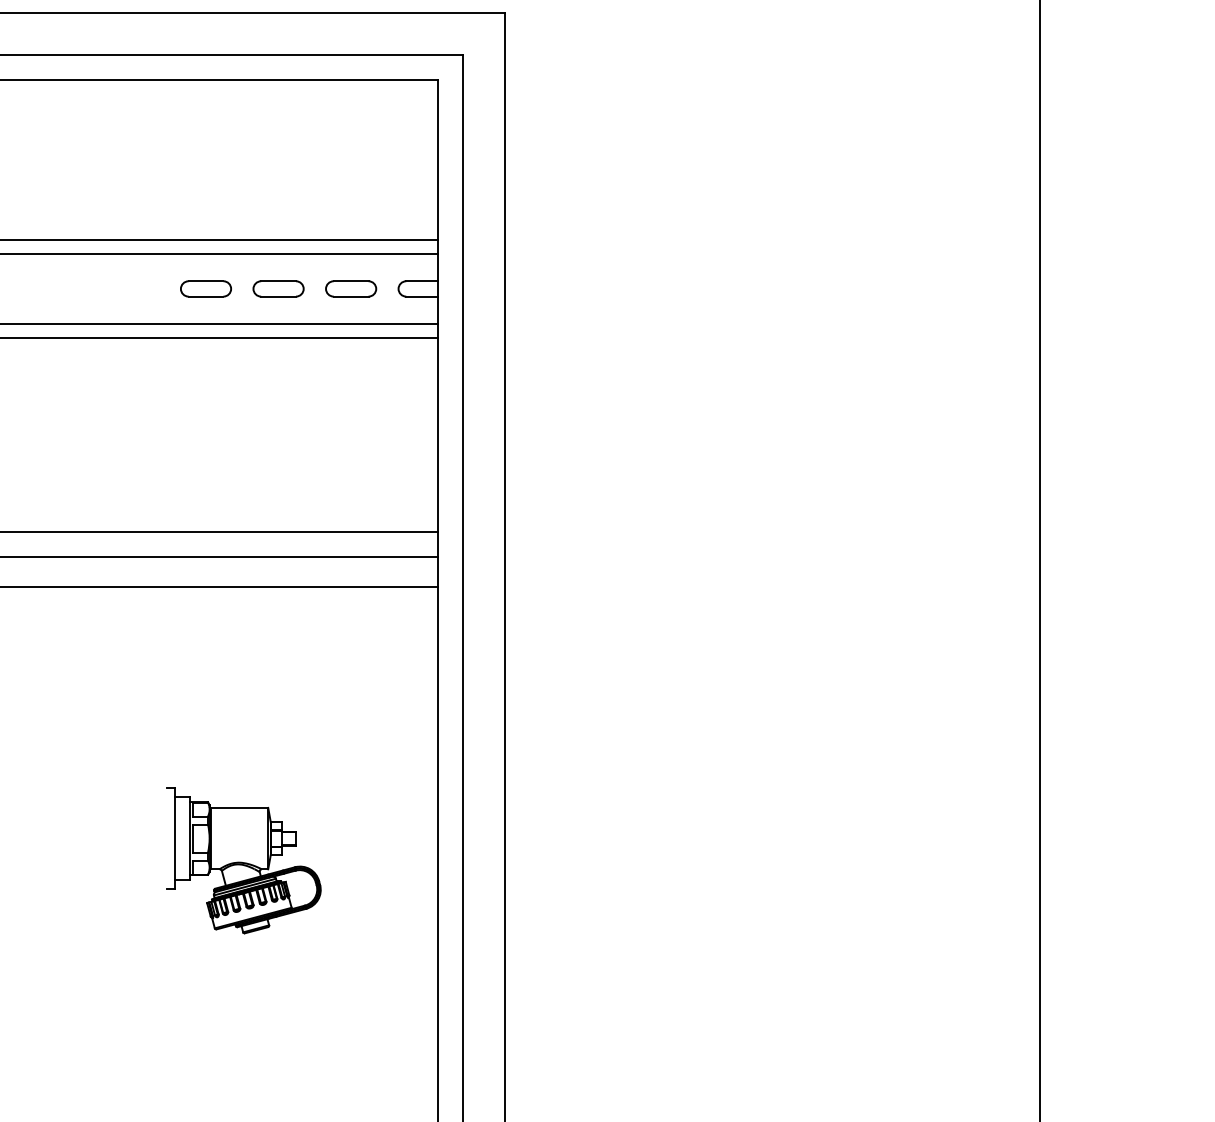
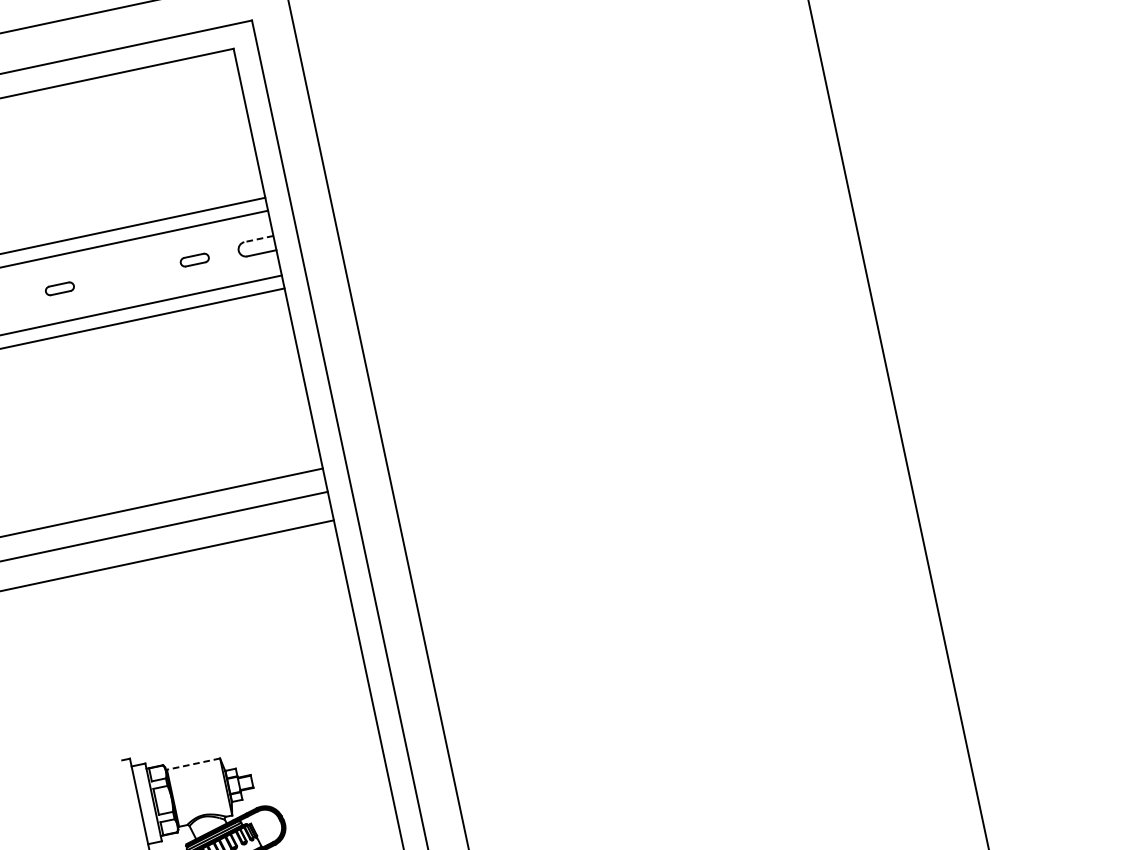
line: (421, 281) -> (258, 239), solid -> dashed
part: (205, 288) -> (59, 288), size x0.6
part: (278, 288) -> (127, 274), removed
part: (351, 288) -> (194, 259), size x0.6
line: (239, 807) -> (193, 763), solid -> dashed

